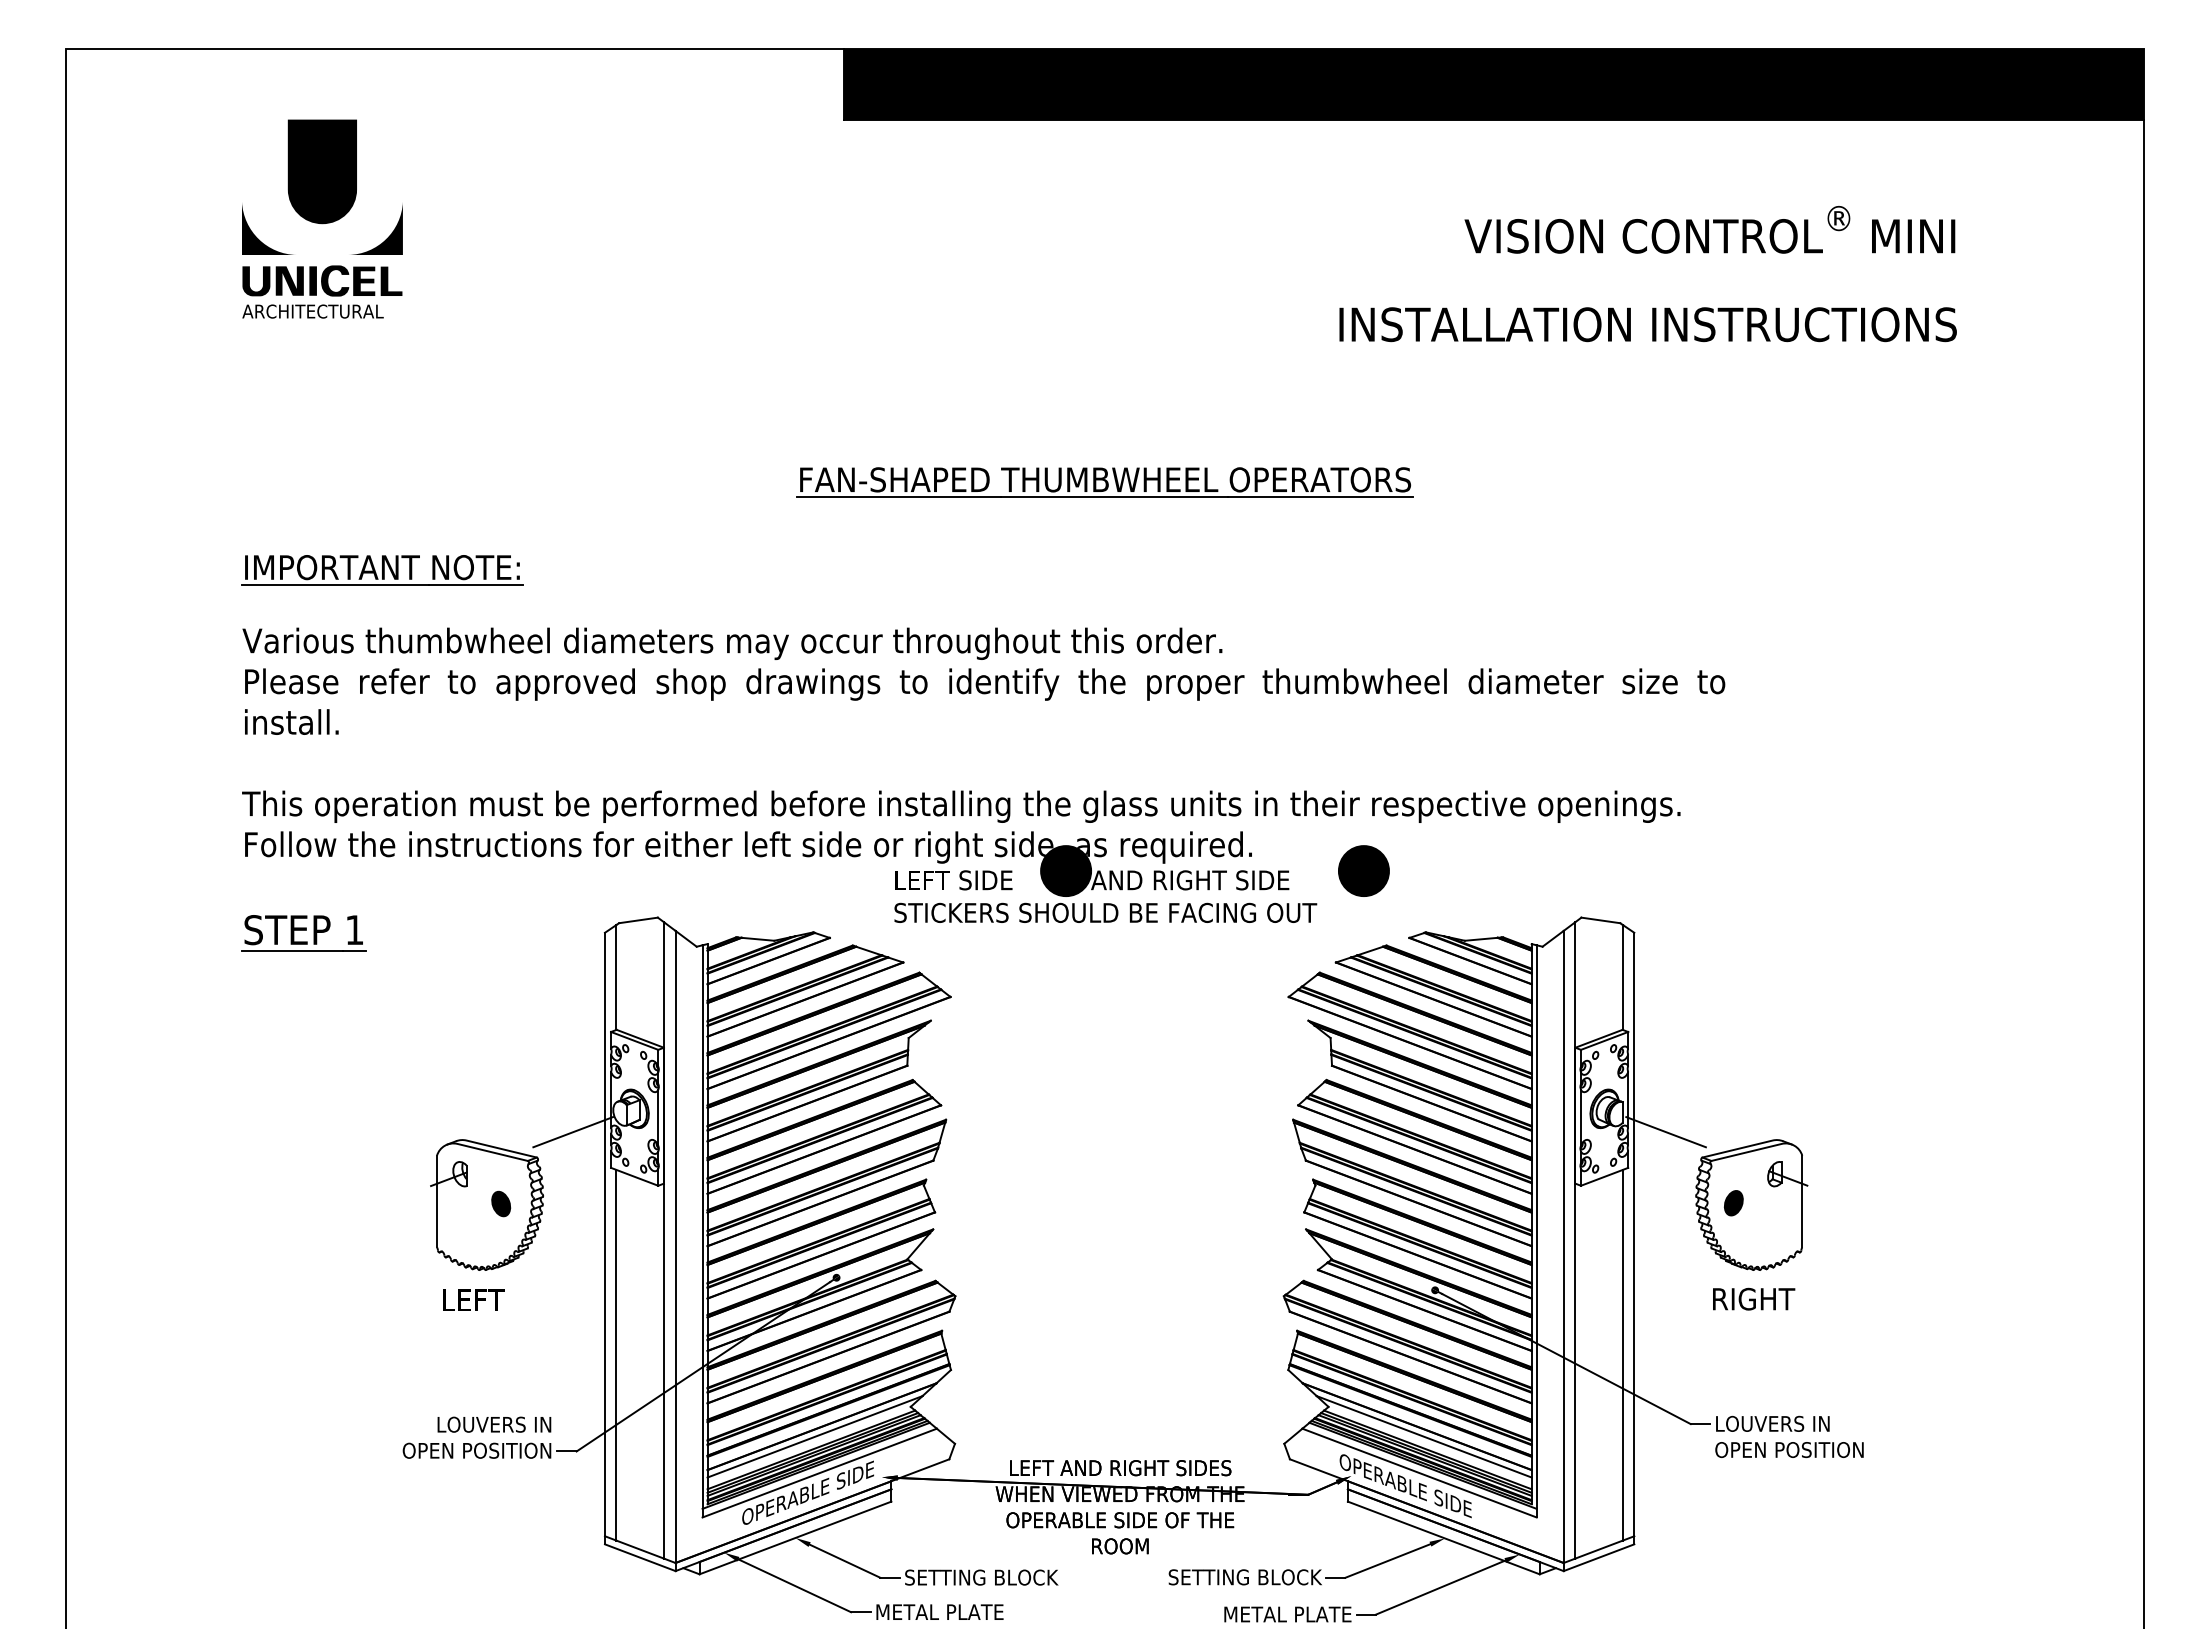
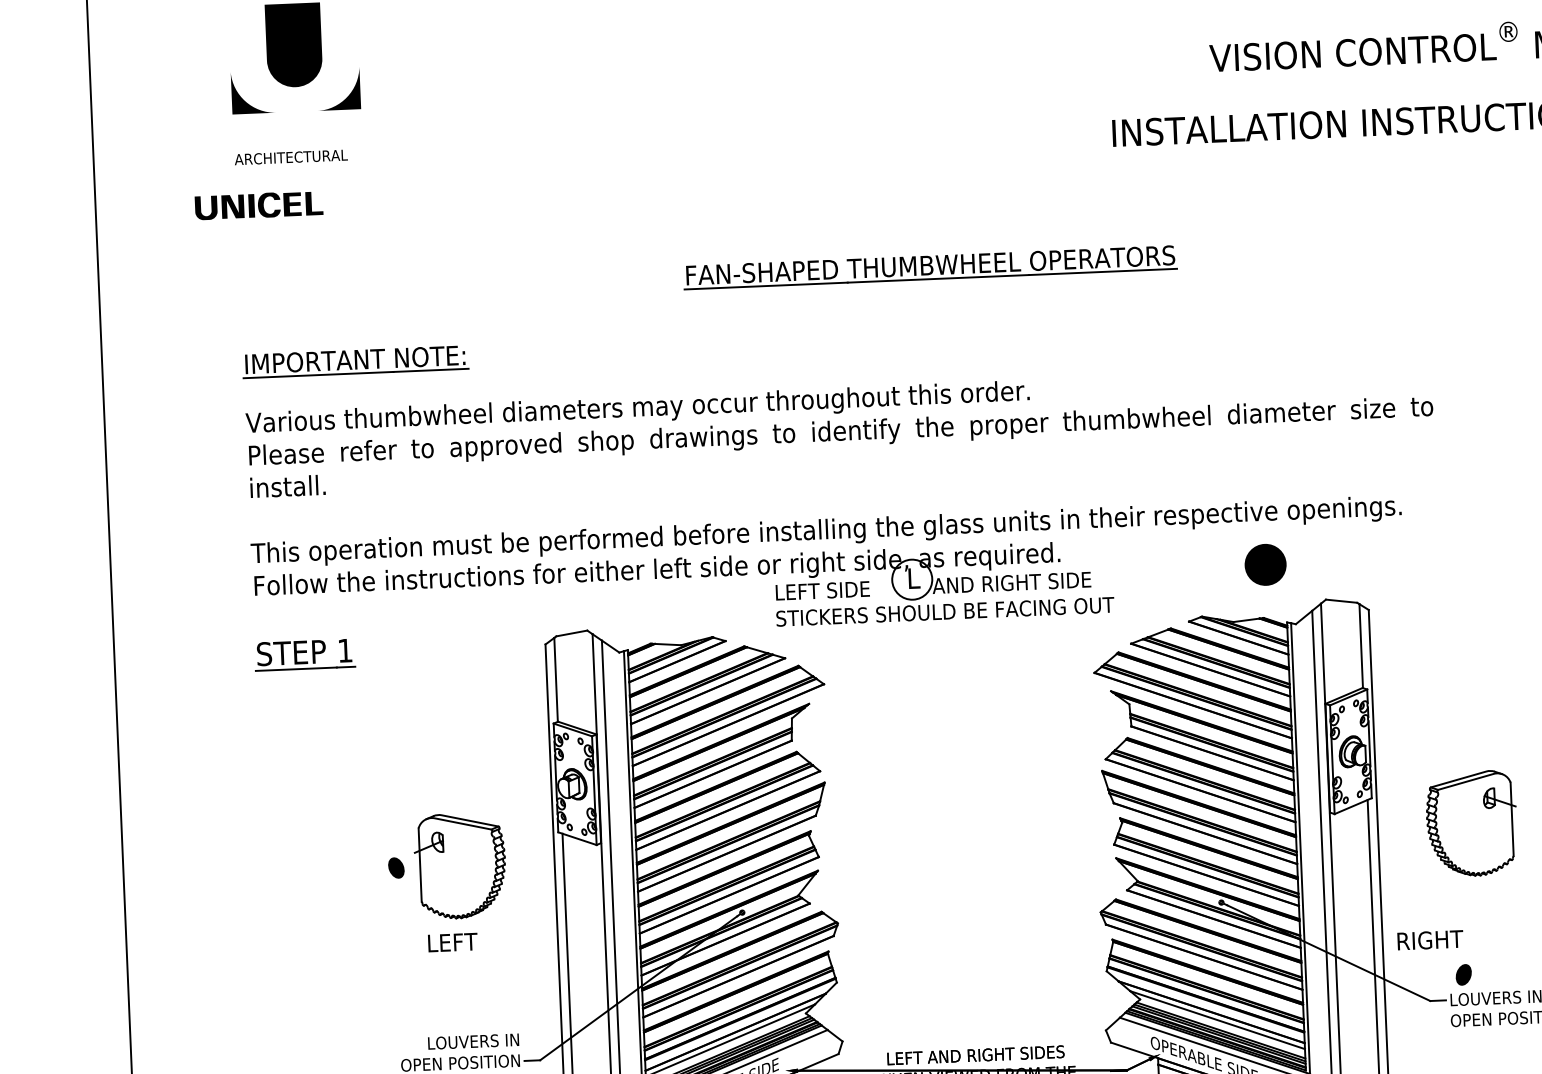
part: (322, 280) -> (259, 205), moved
part: (1363, 870) -> (1265, 564), moved
fill: (1066, 871) -> (912, 579), removed
line: (572, 1131) -> (526, 804), removed
line: (1665, 1131) -> (1400, 767), removed
part: (501, 1203) -> (396, 867), moved
part: (1733, 1203) -> (1463, 975), moved
text: (1754, 1298) -> (1430, 939), moved

